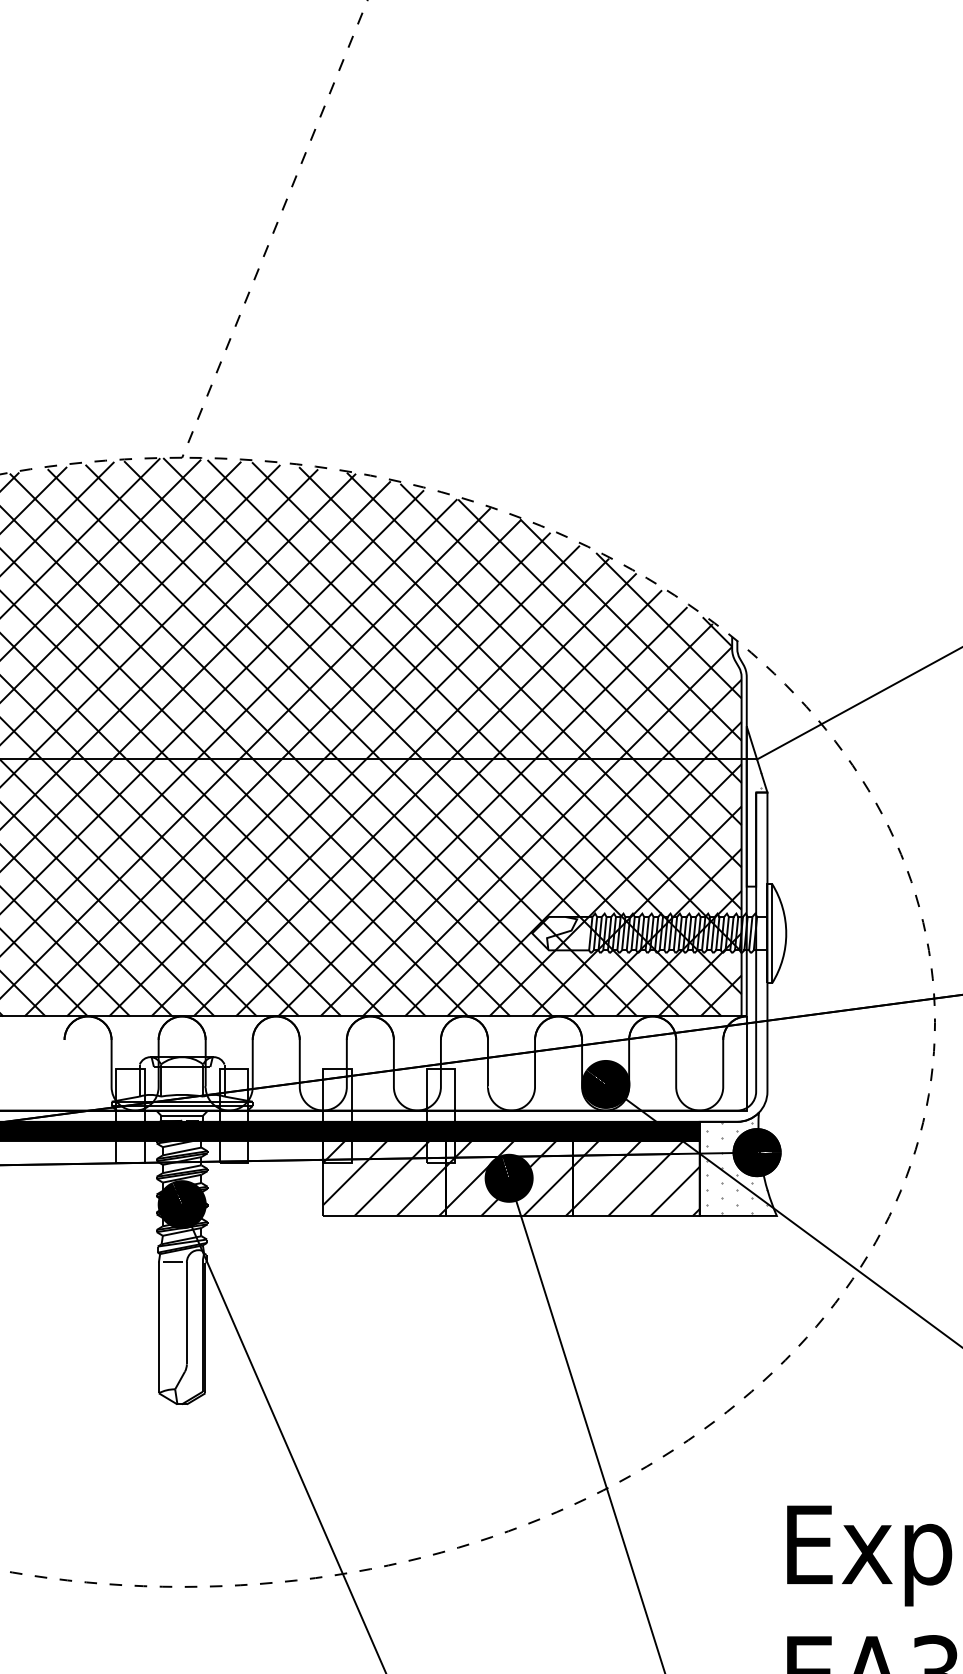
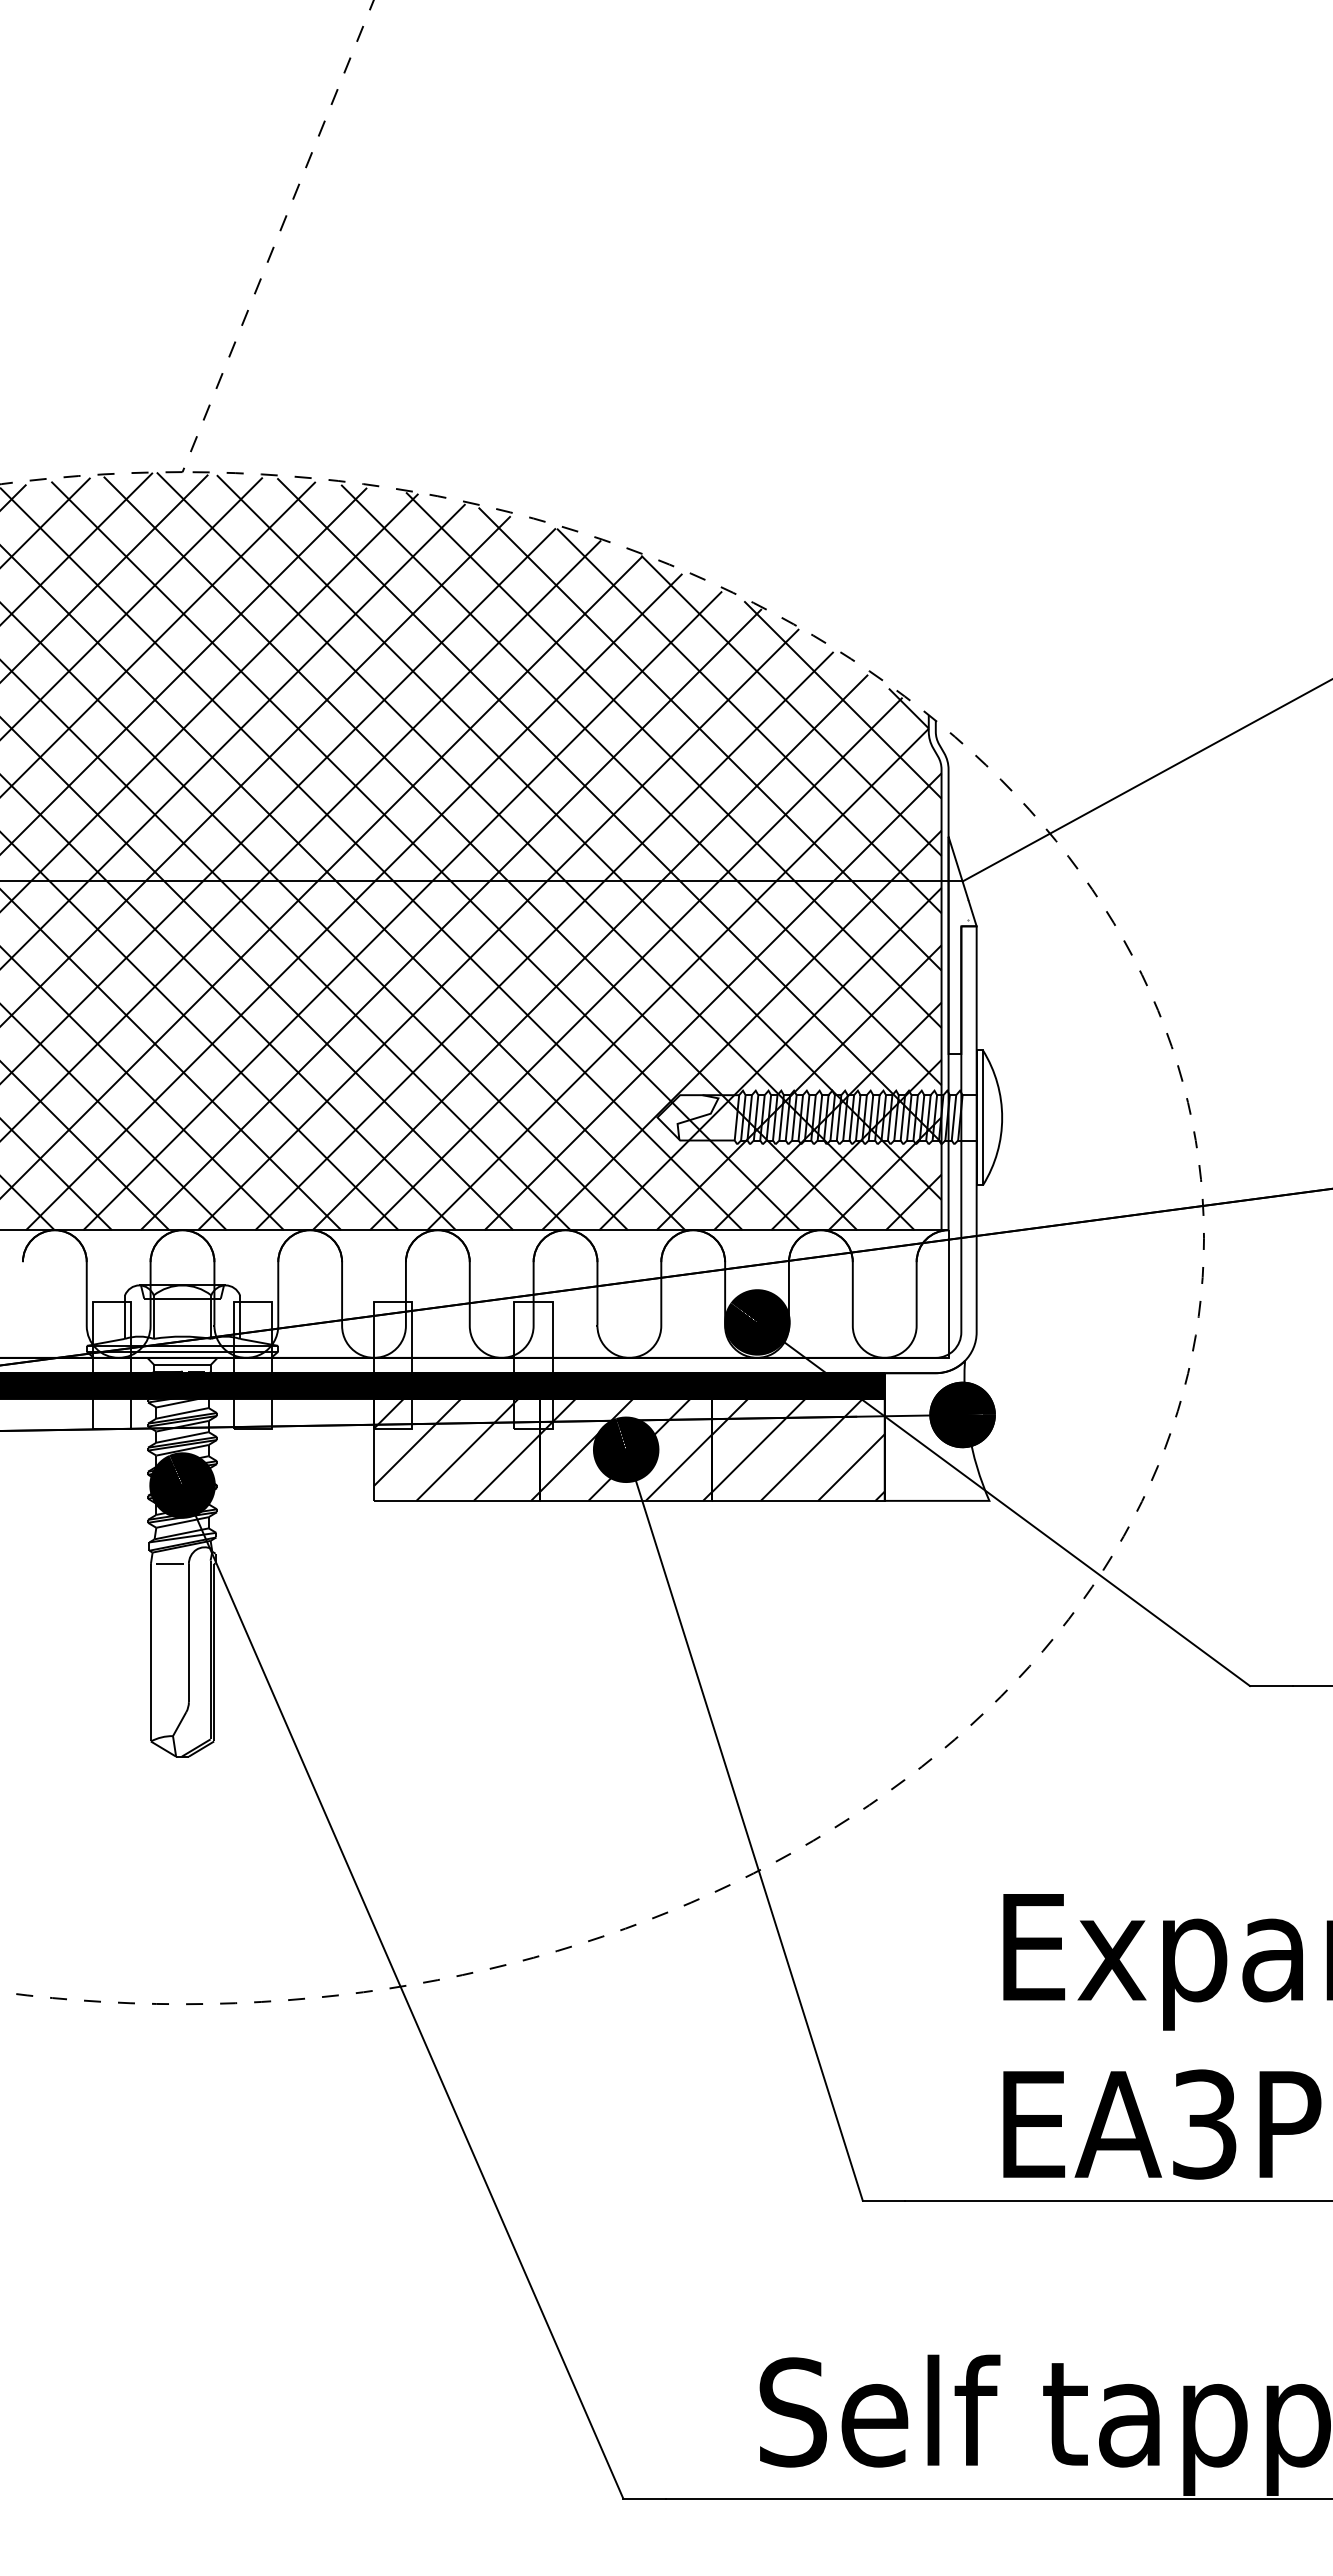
hatch: (736, 1167) -> (934, 1435), removed

